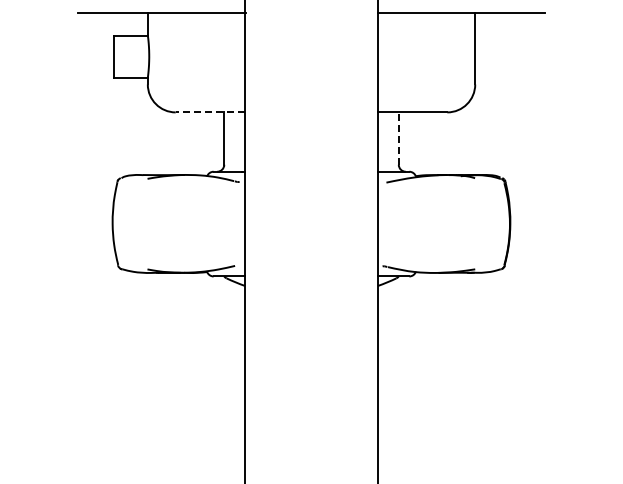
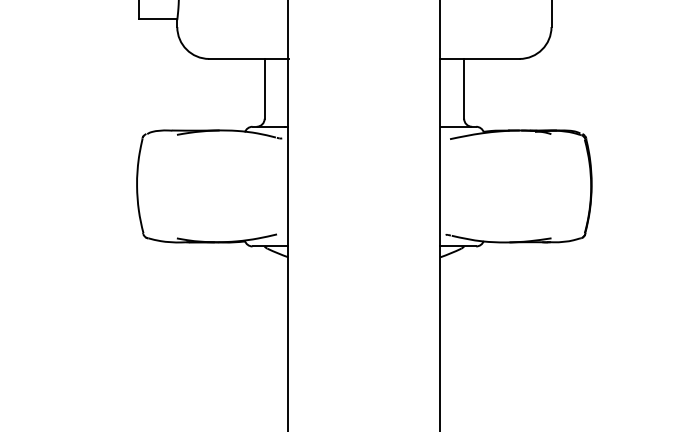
line: (210, 112) -> (248, 59), dashed -> solid
line: (398, 138) -> (463, 88), dashed -> solid

